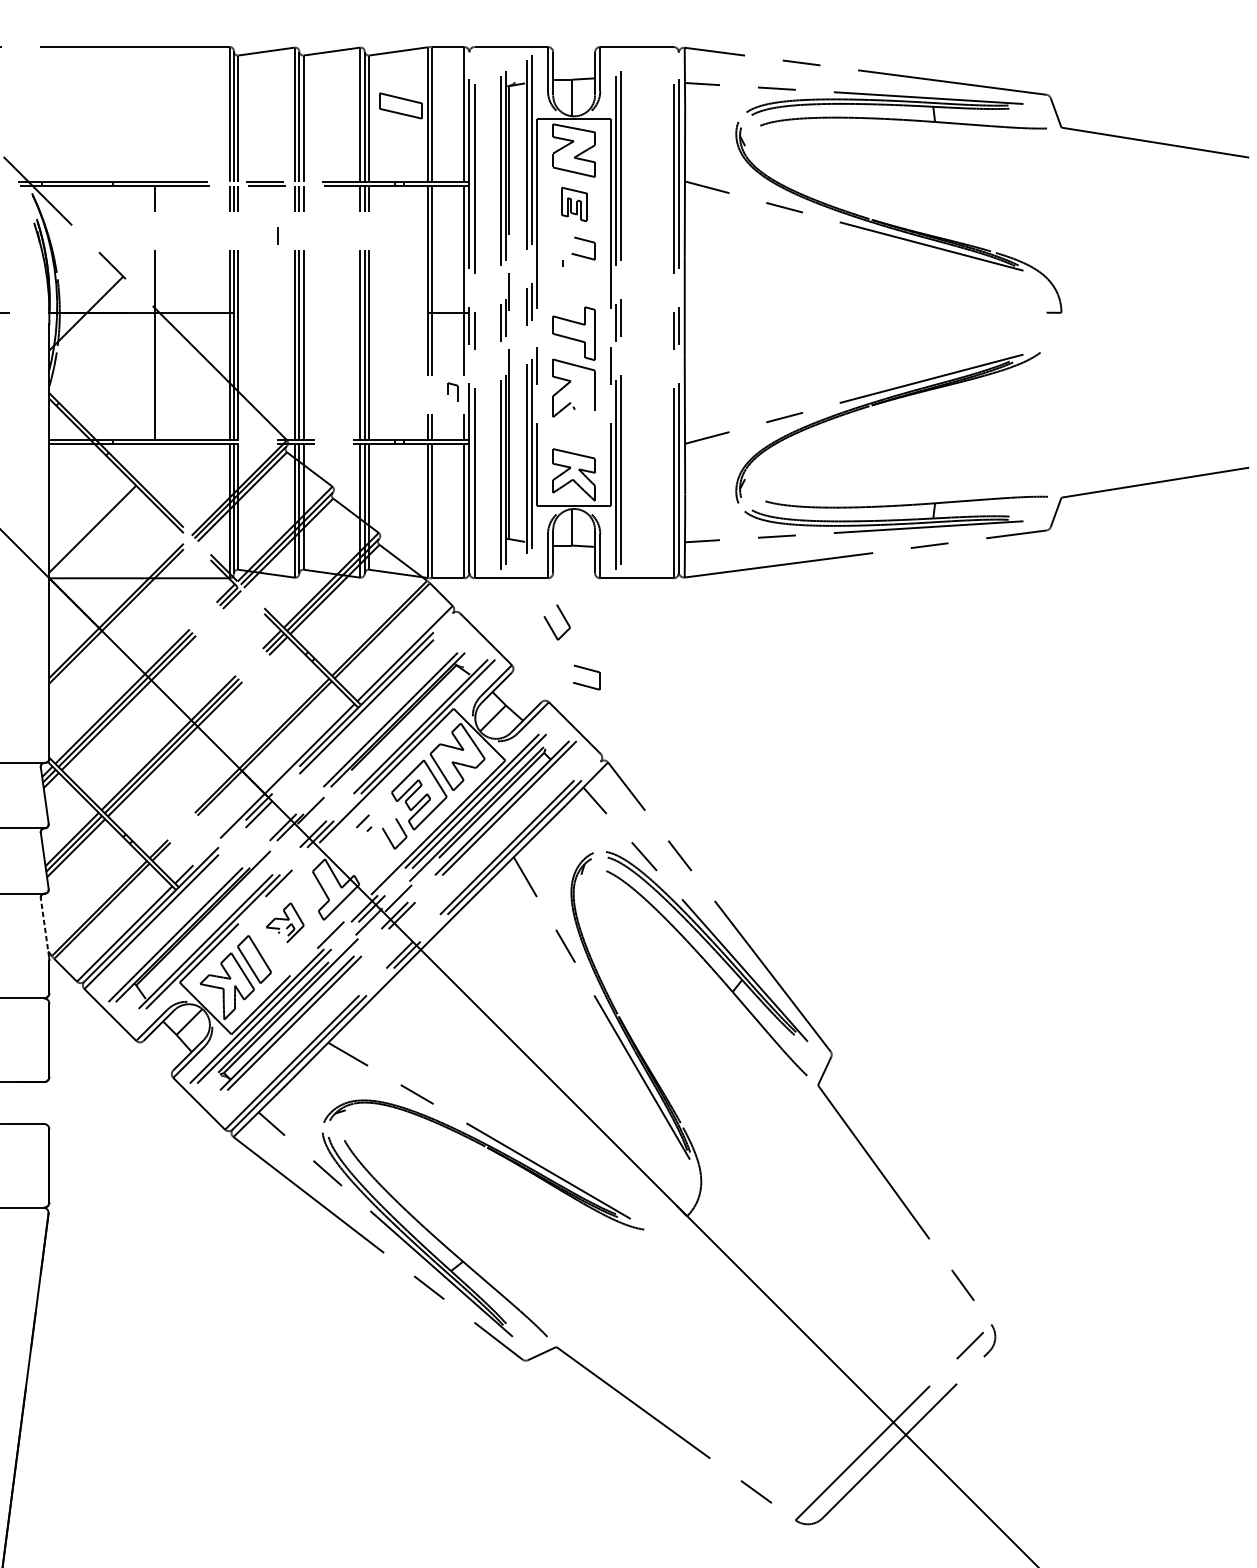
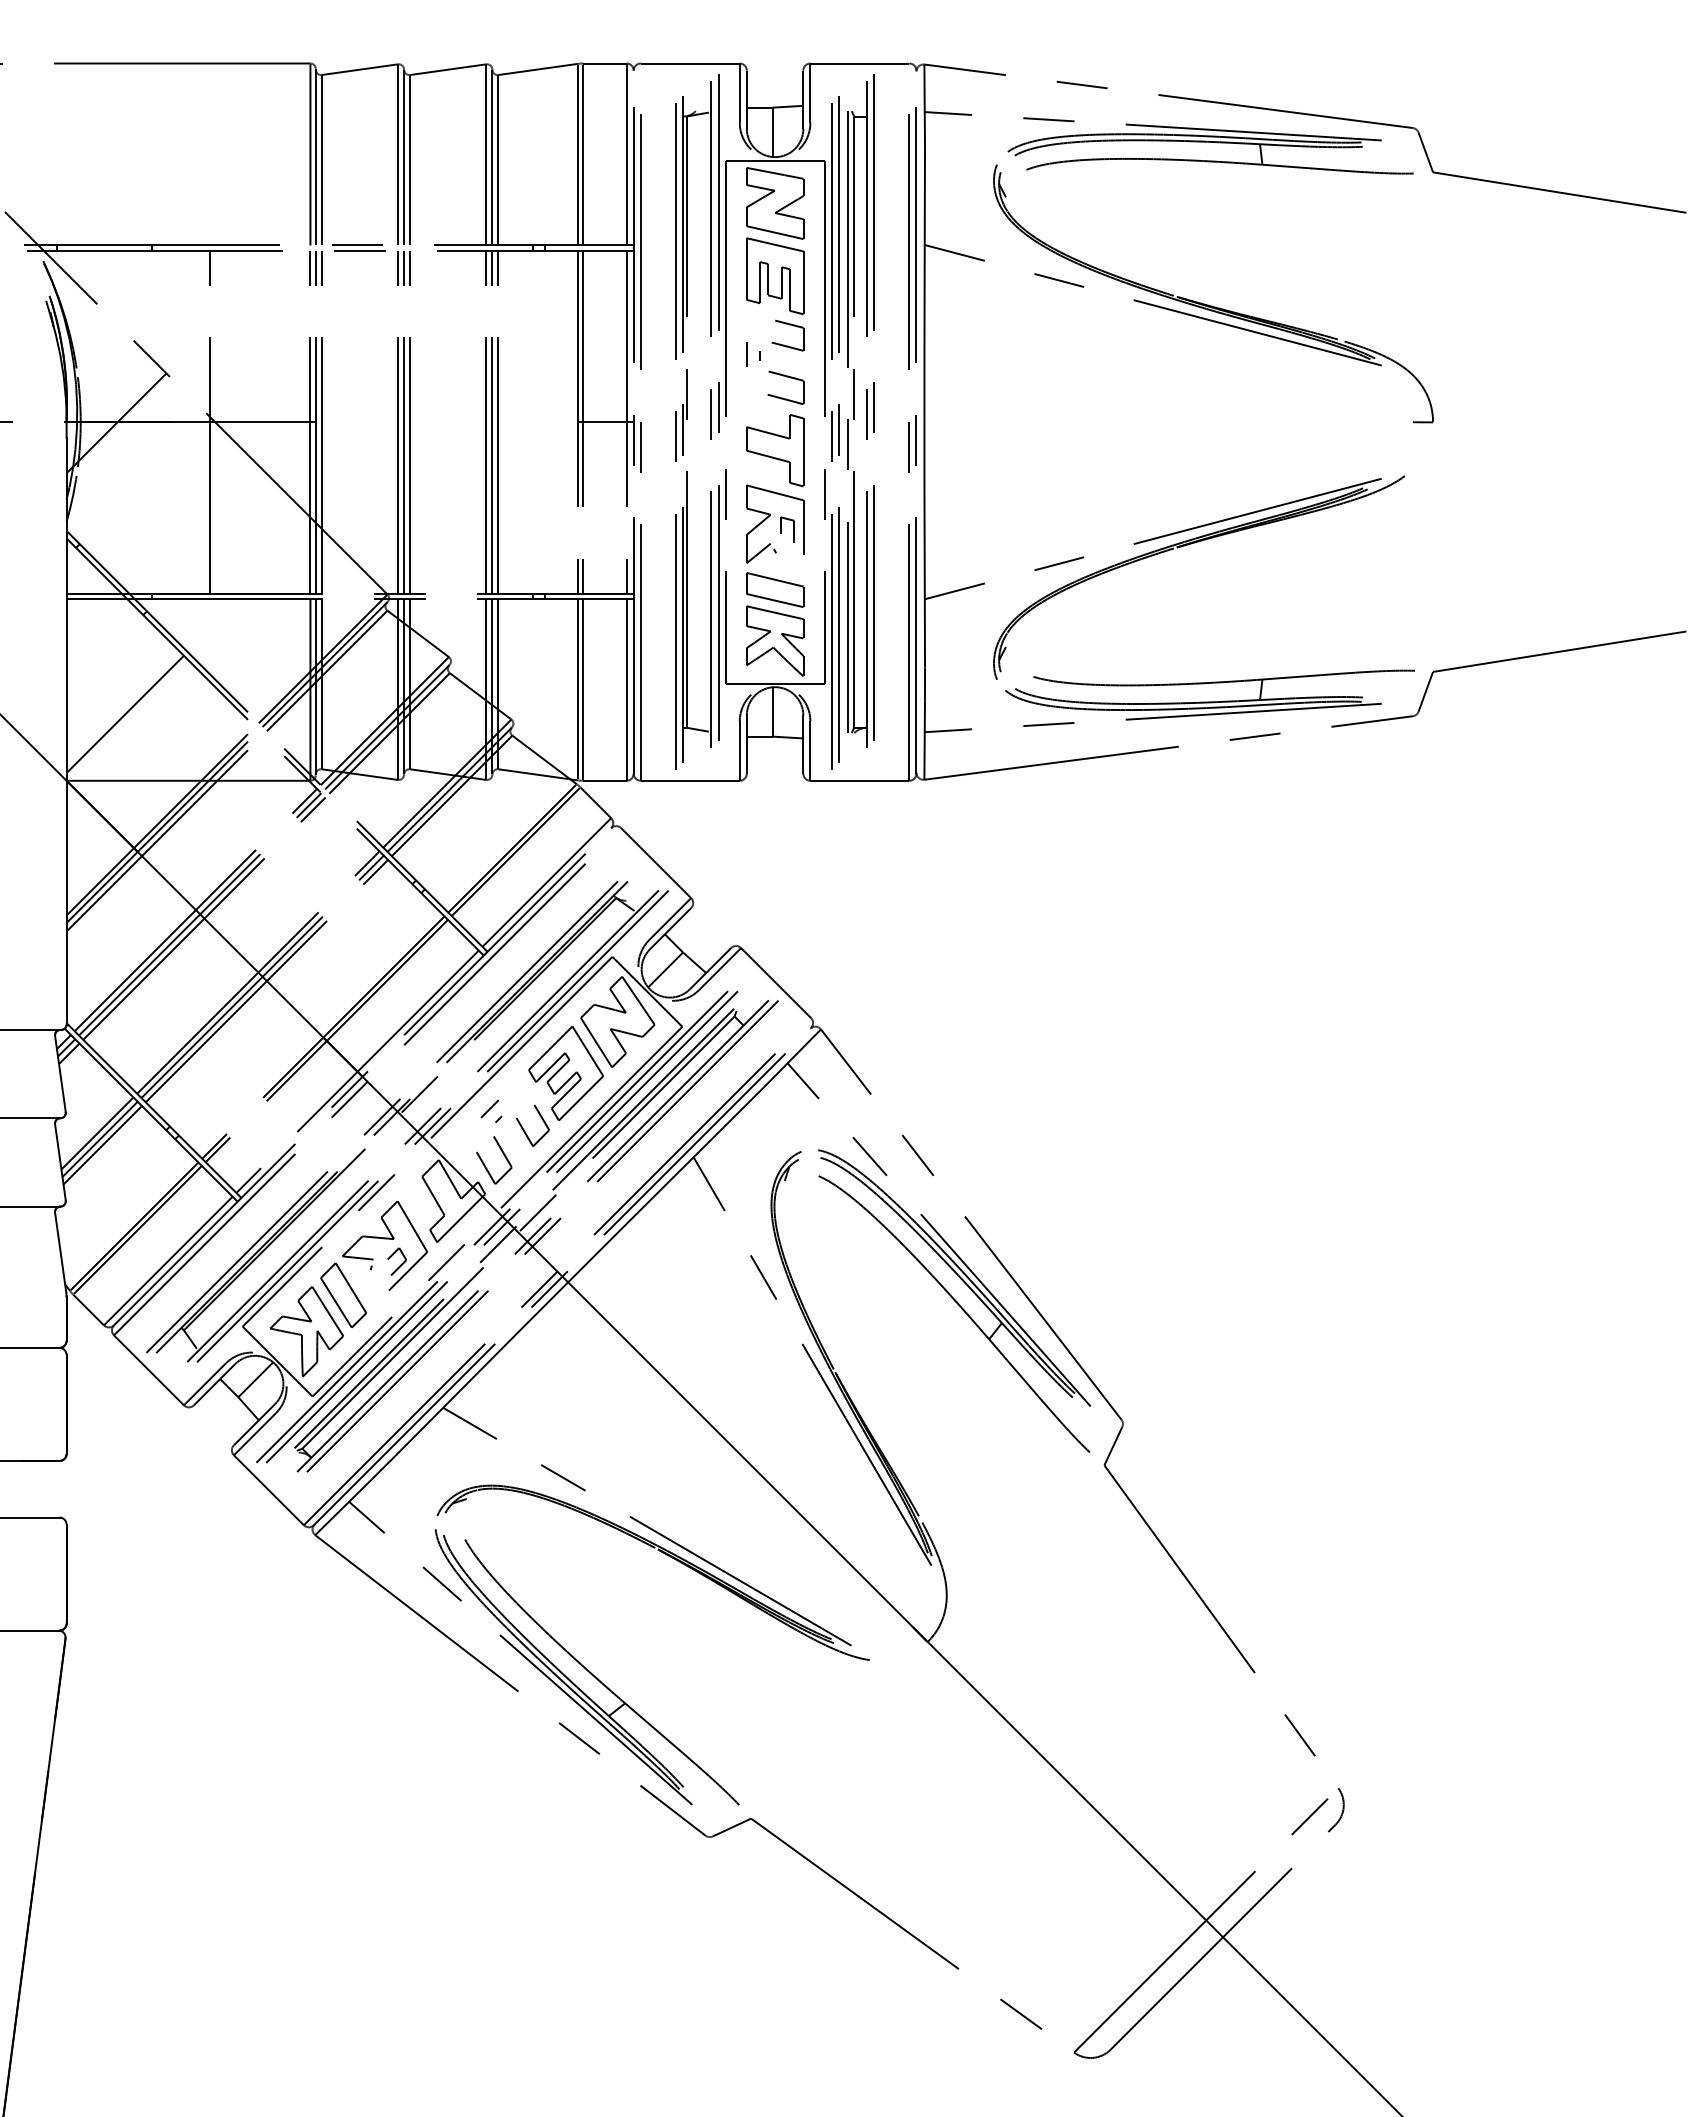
part: (401, 105) -> (775, 589), moved
part: (574, 204) -> (775, 275), size x1.67
line: (278, 235) -> (746, 354), moved
part: (637, 304) -> (860, 410), added
part: (452, 392) -> (787, 529), moved
line: (121, 617) -> (164, 833), added
part: (551, 626) -> (486, 1166), moved
part: (587, 669) -> (786, 377), moved
part: (284, 922) -> (384, 1245), size x1.67
line: (44, 927) -> (60, 1252), dashed -> solid

